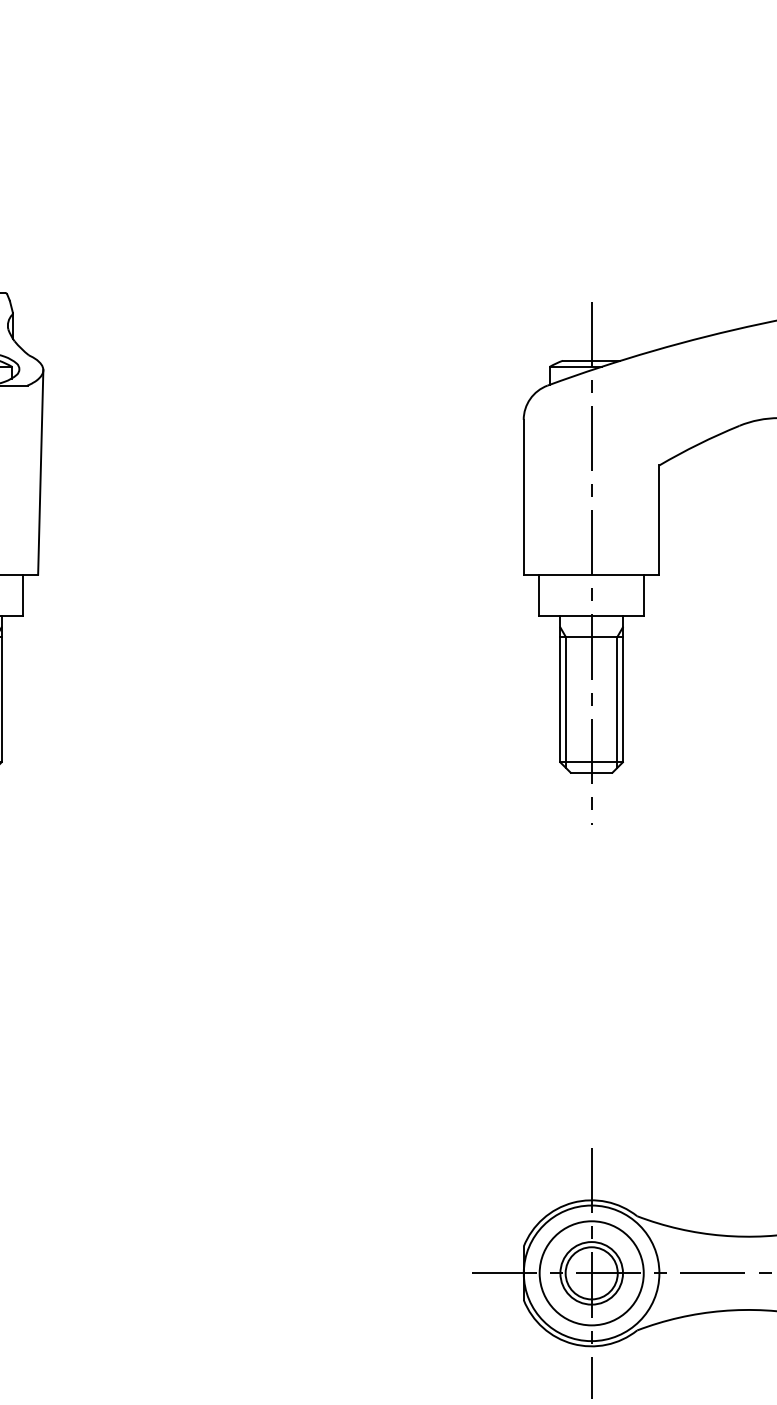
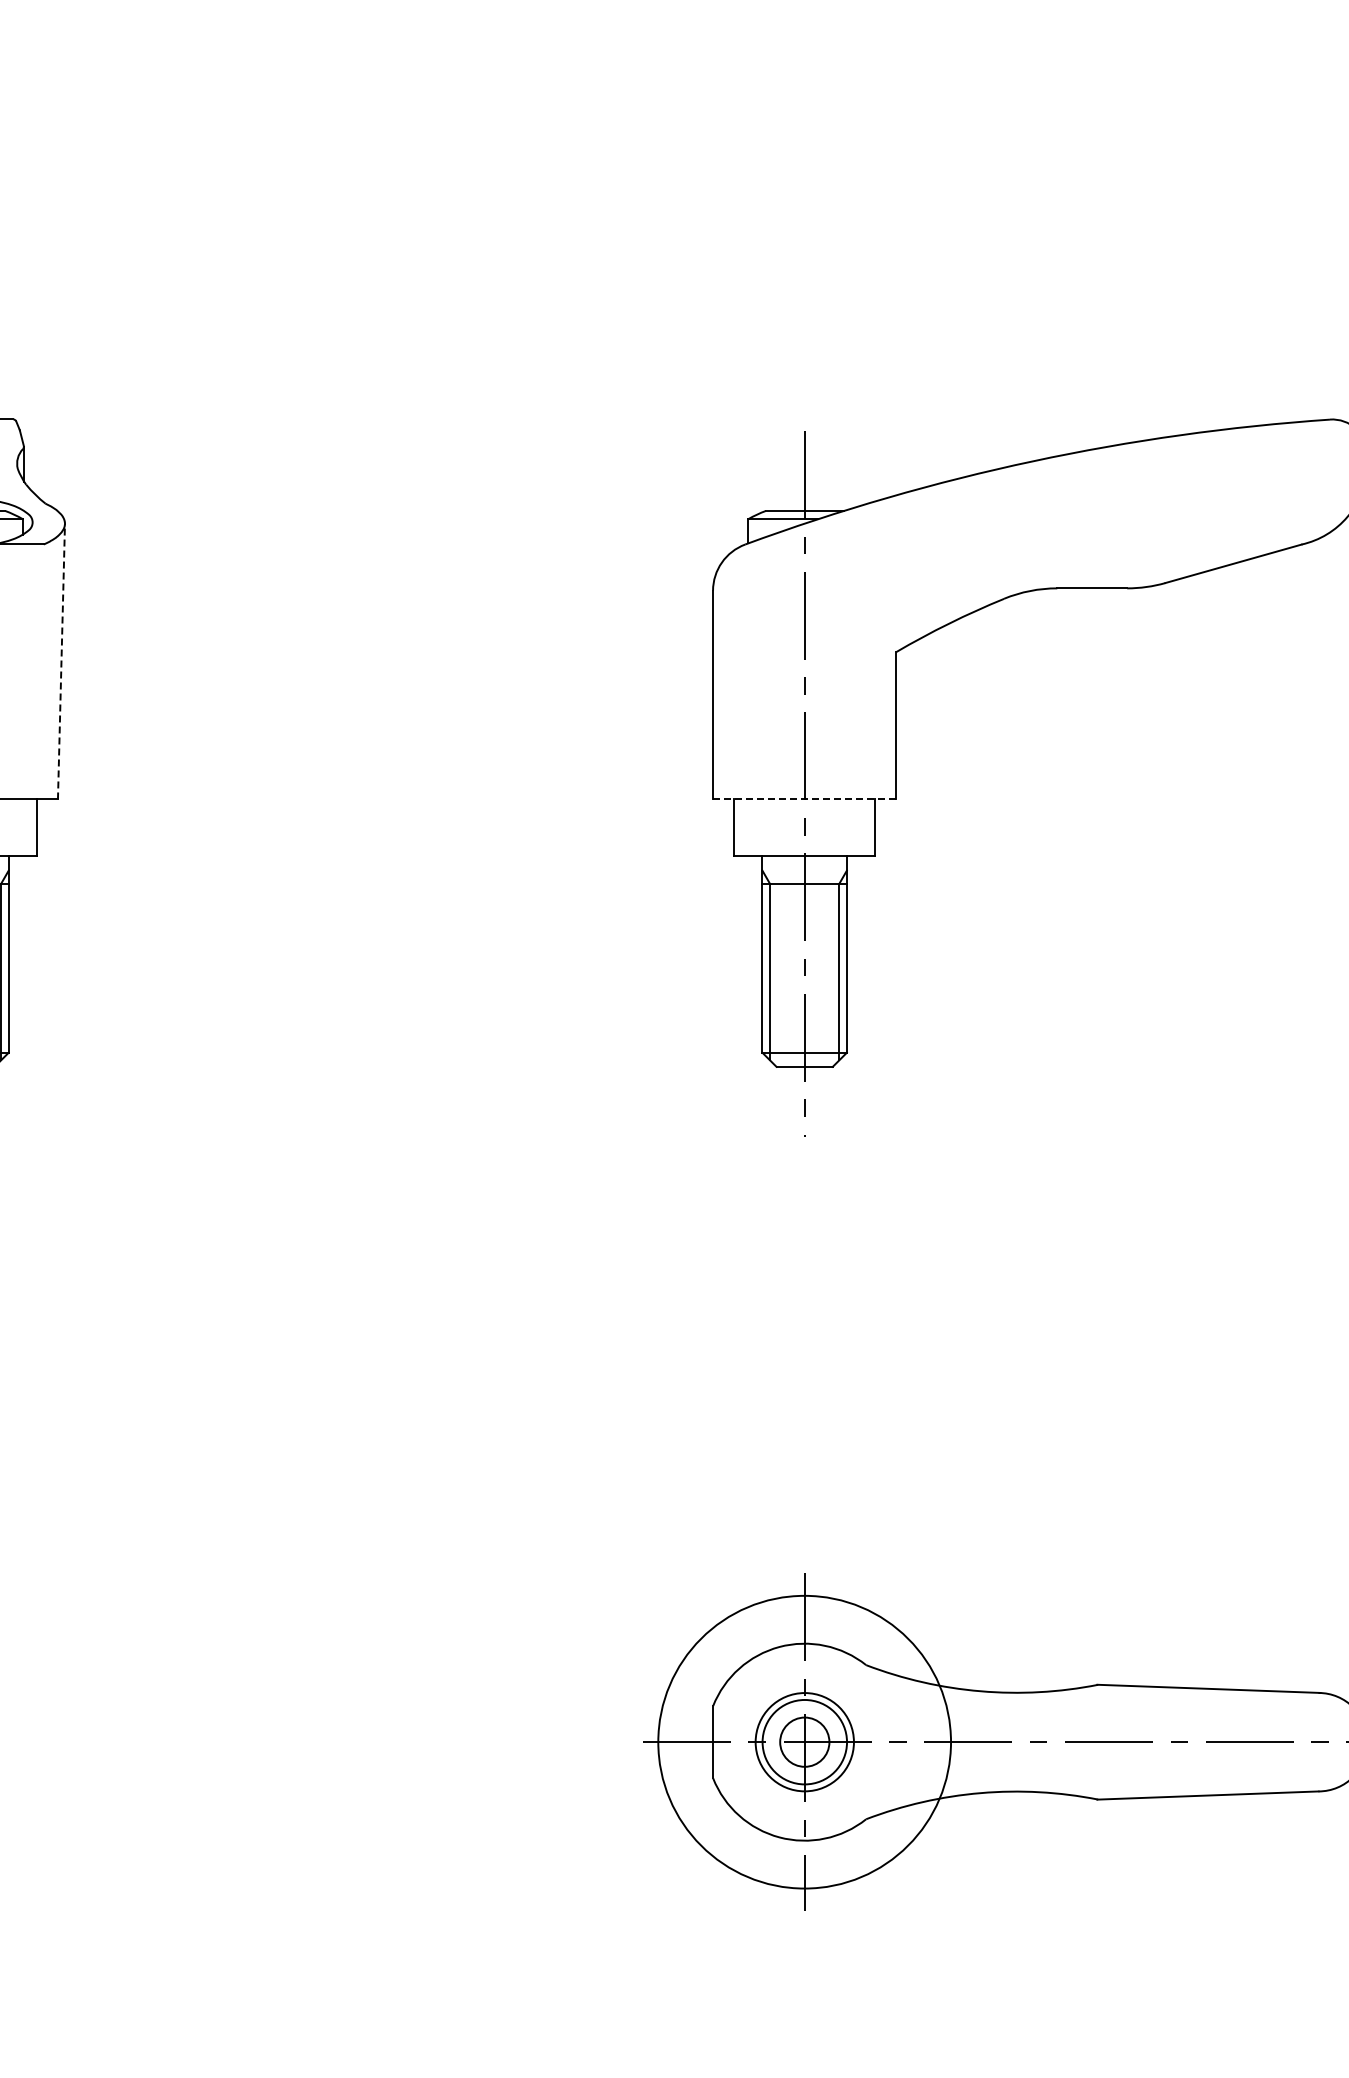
line: (40, 472) -> (61, 661), solid -> dashed
line: (591, 574) -> (804, 799), solid -> dashed
circle: (591, 1272) -> (804, 1741), size x0.7
circle: (591, 1272) -> (804, 1741), size x1.6
circle: (591, 1273) -> (804, 1742), size x0.7

